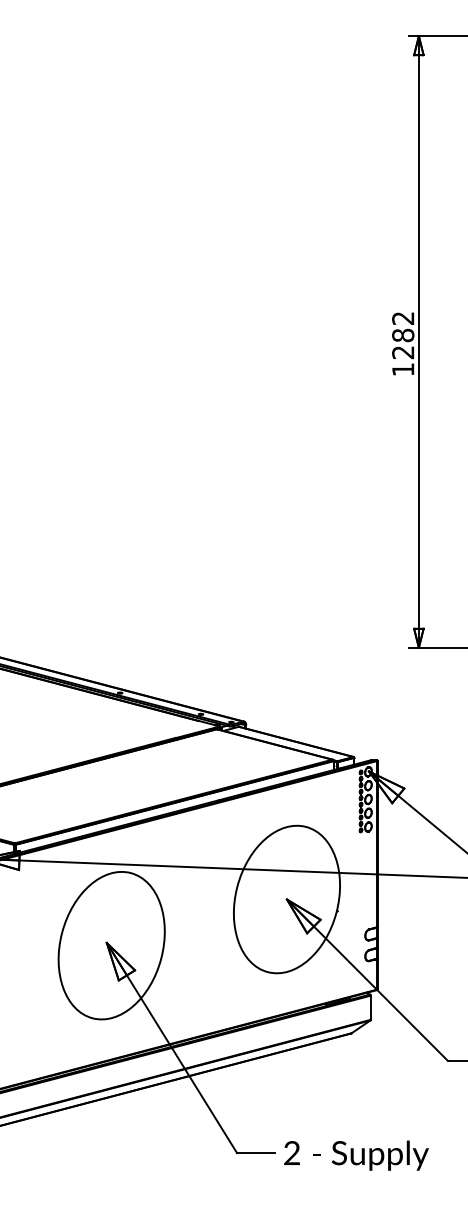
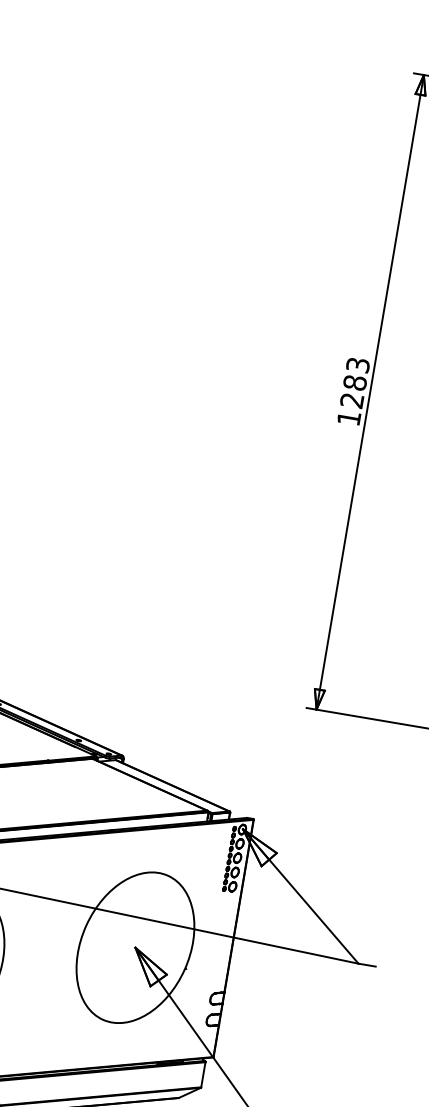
text: (403, 318) -> (358, 365), 1282 -> 1283

